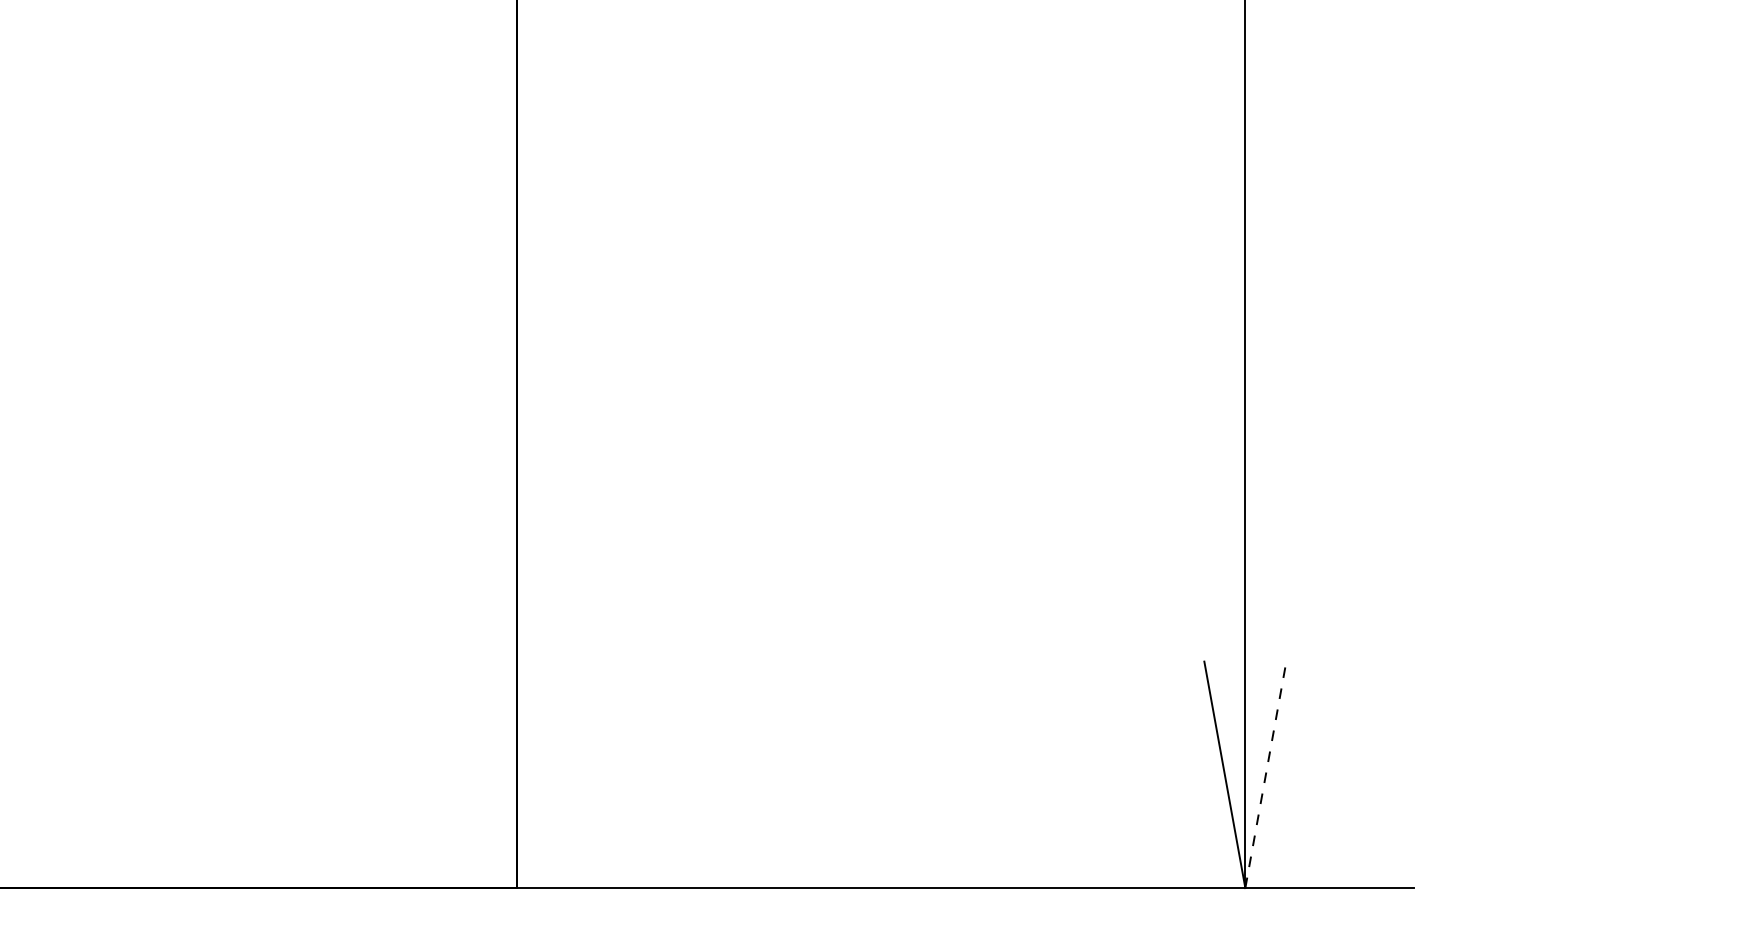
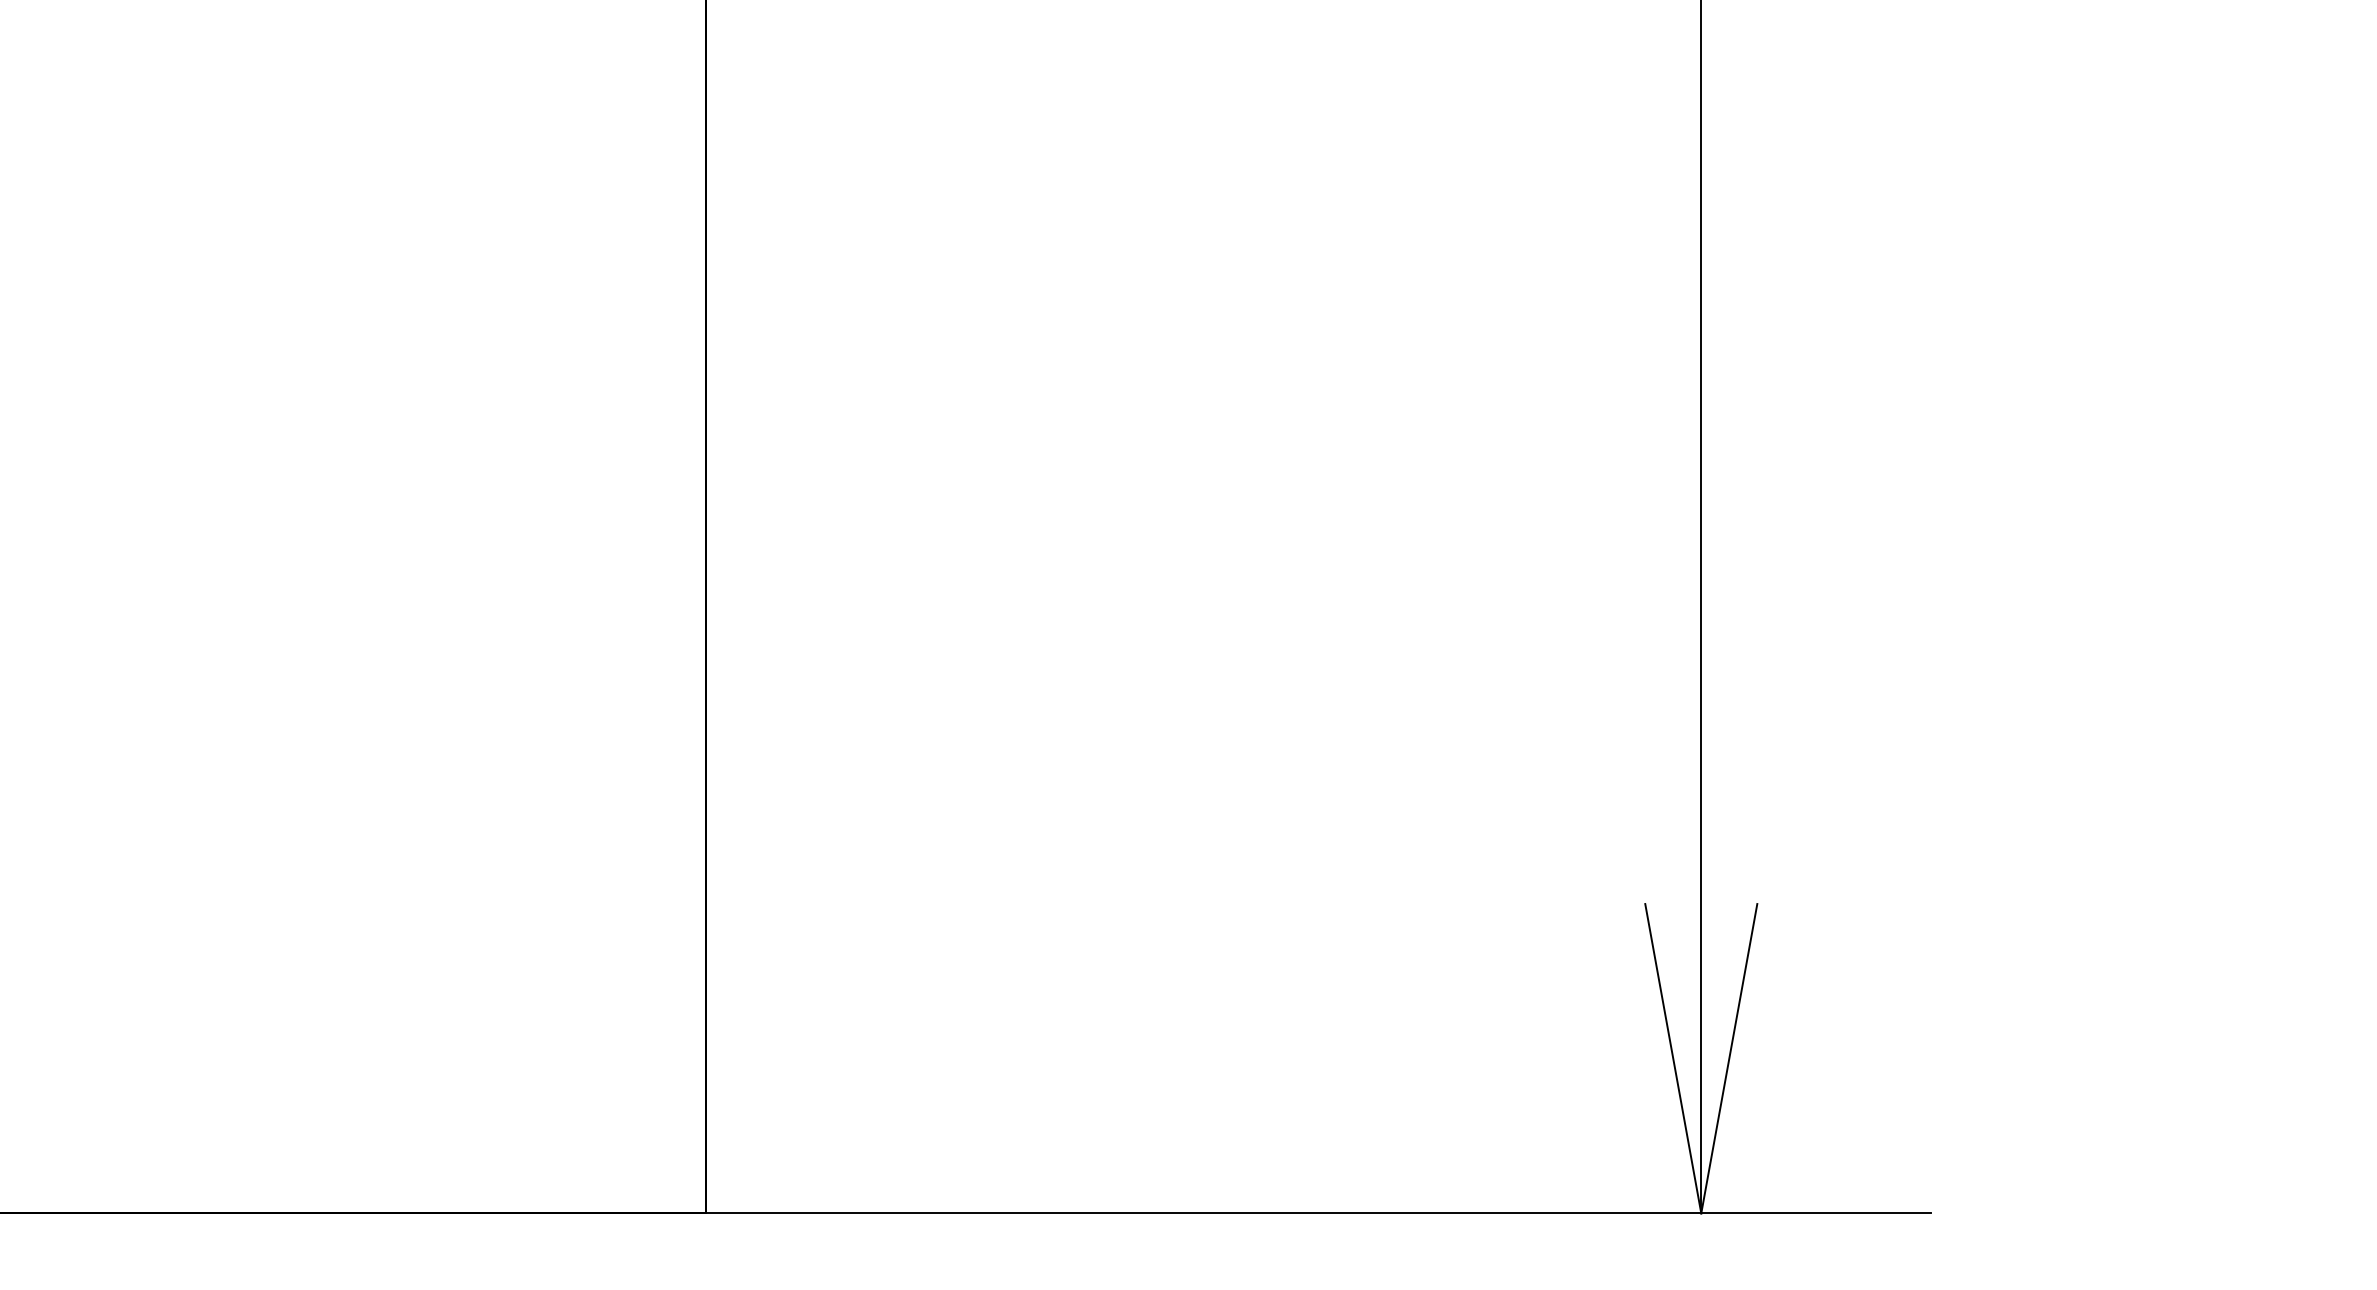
line: (1266, 774) -> (1729, 1058), dashed -> solid

